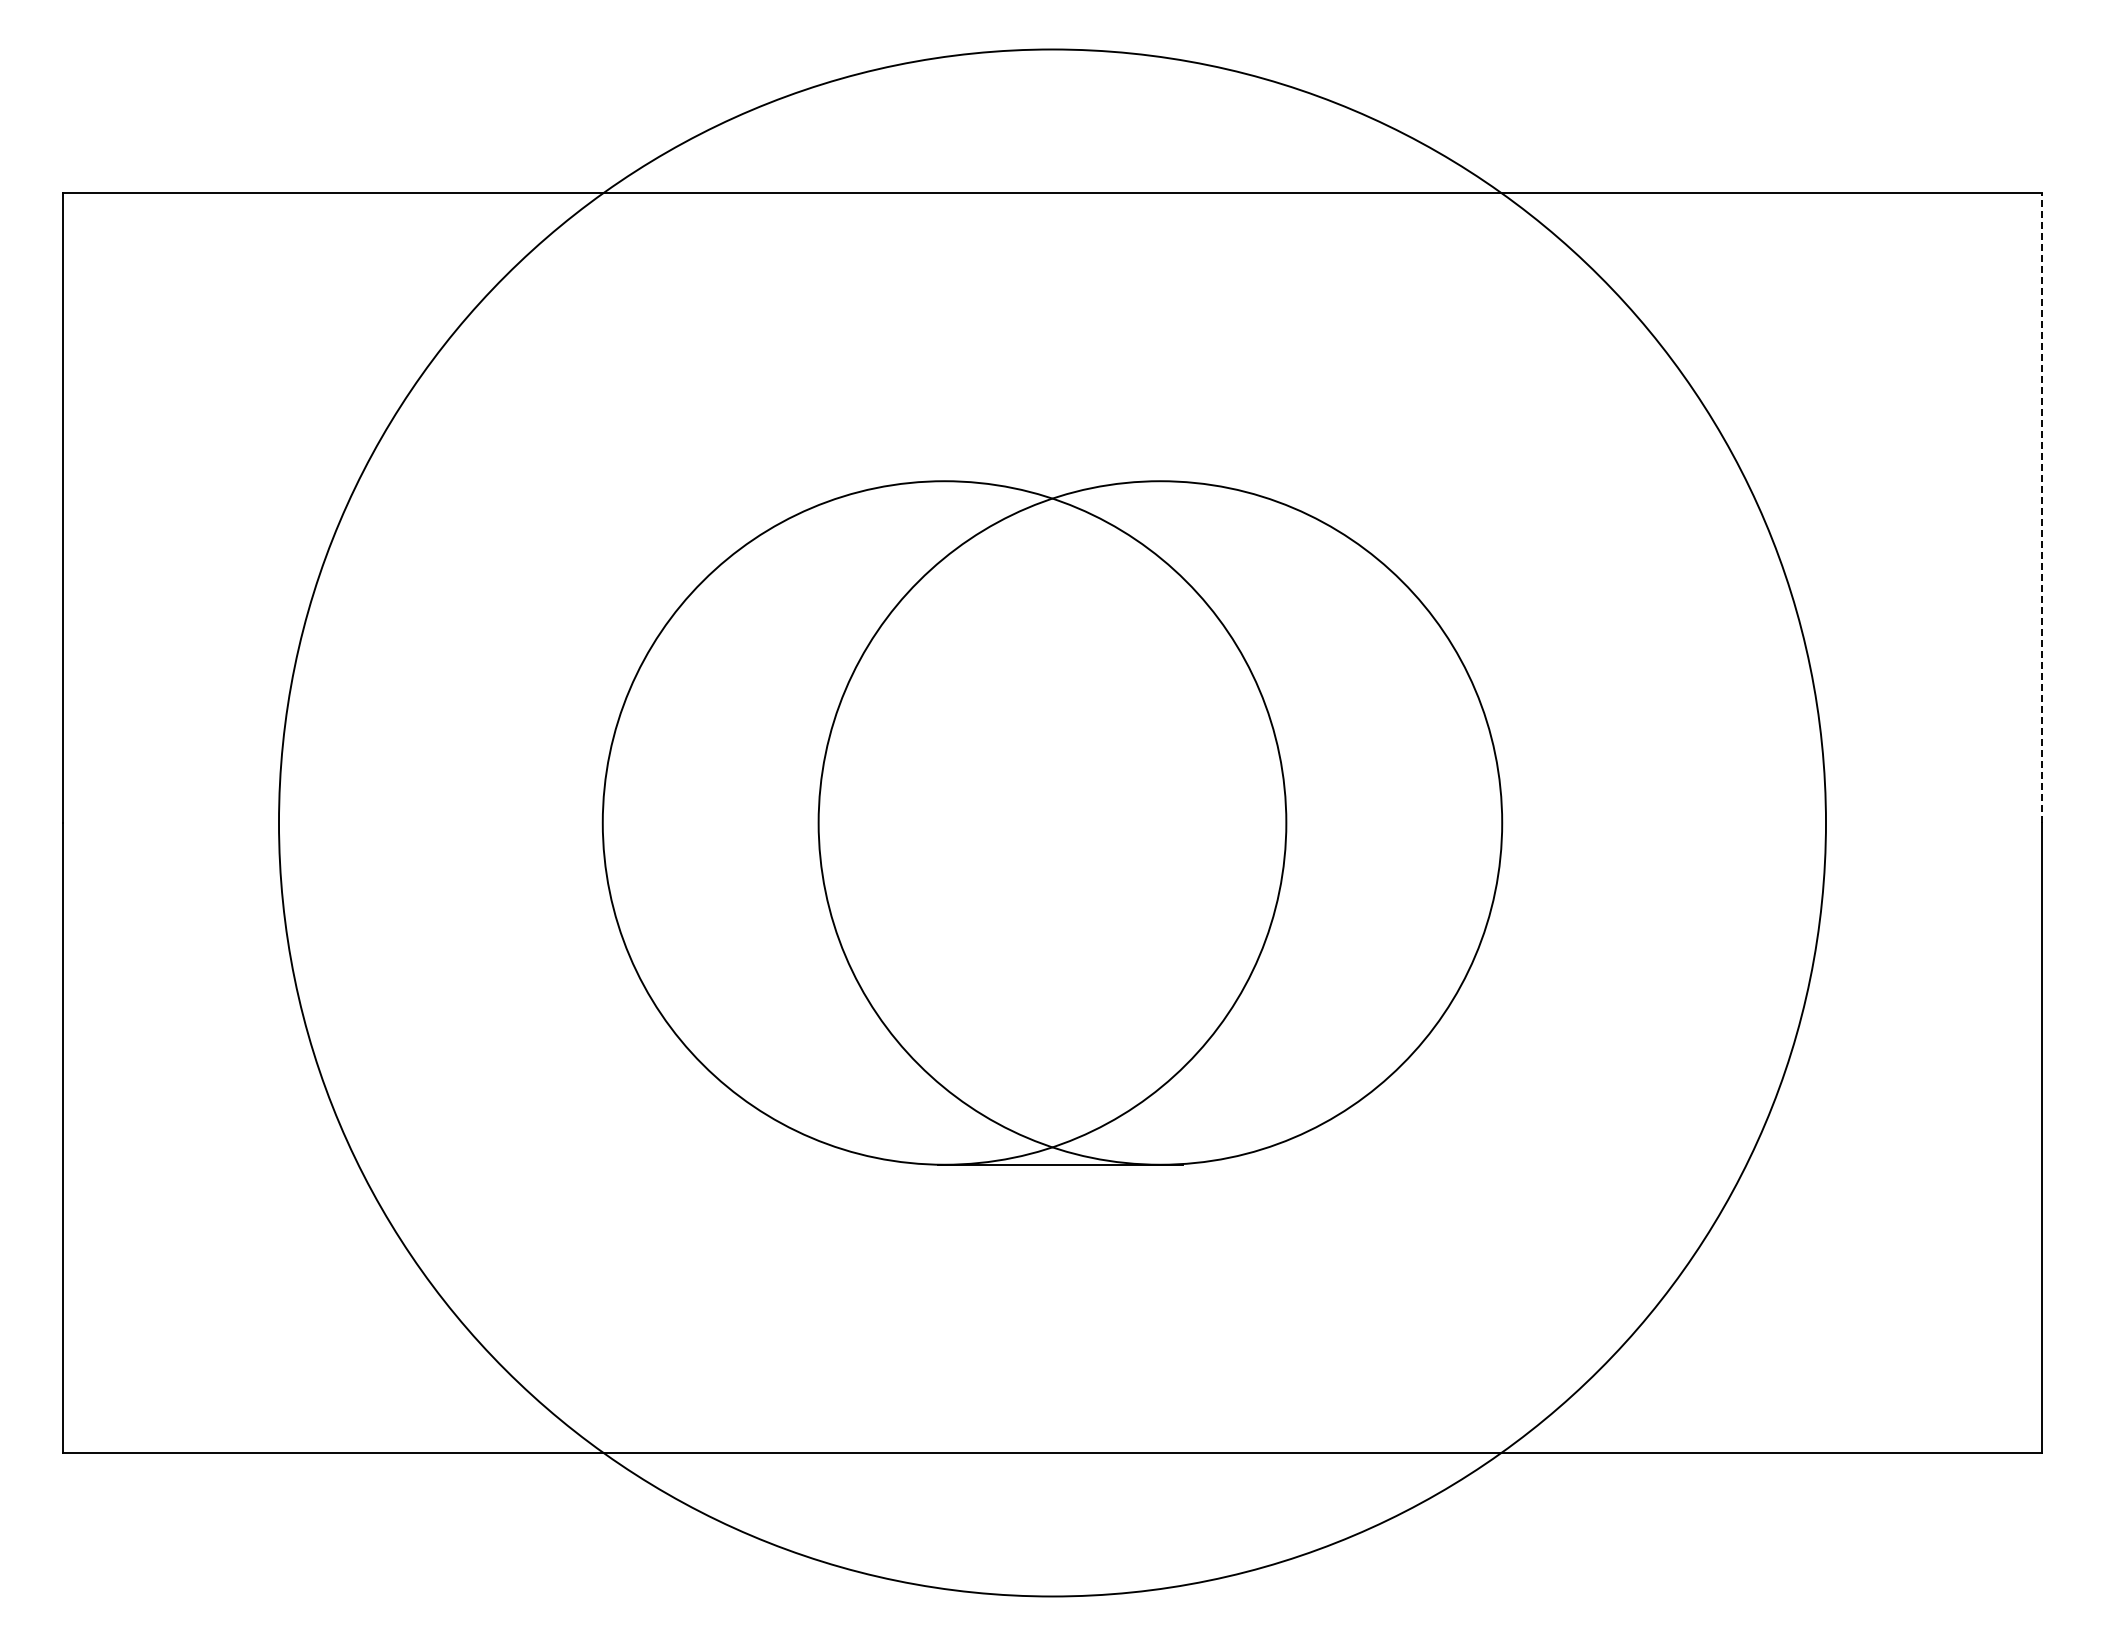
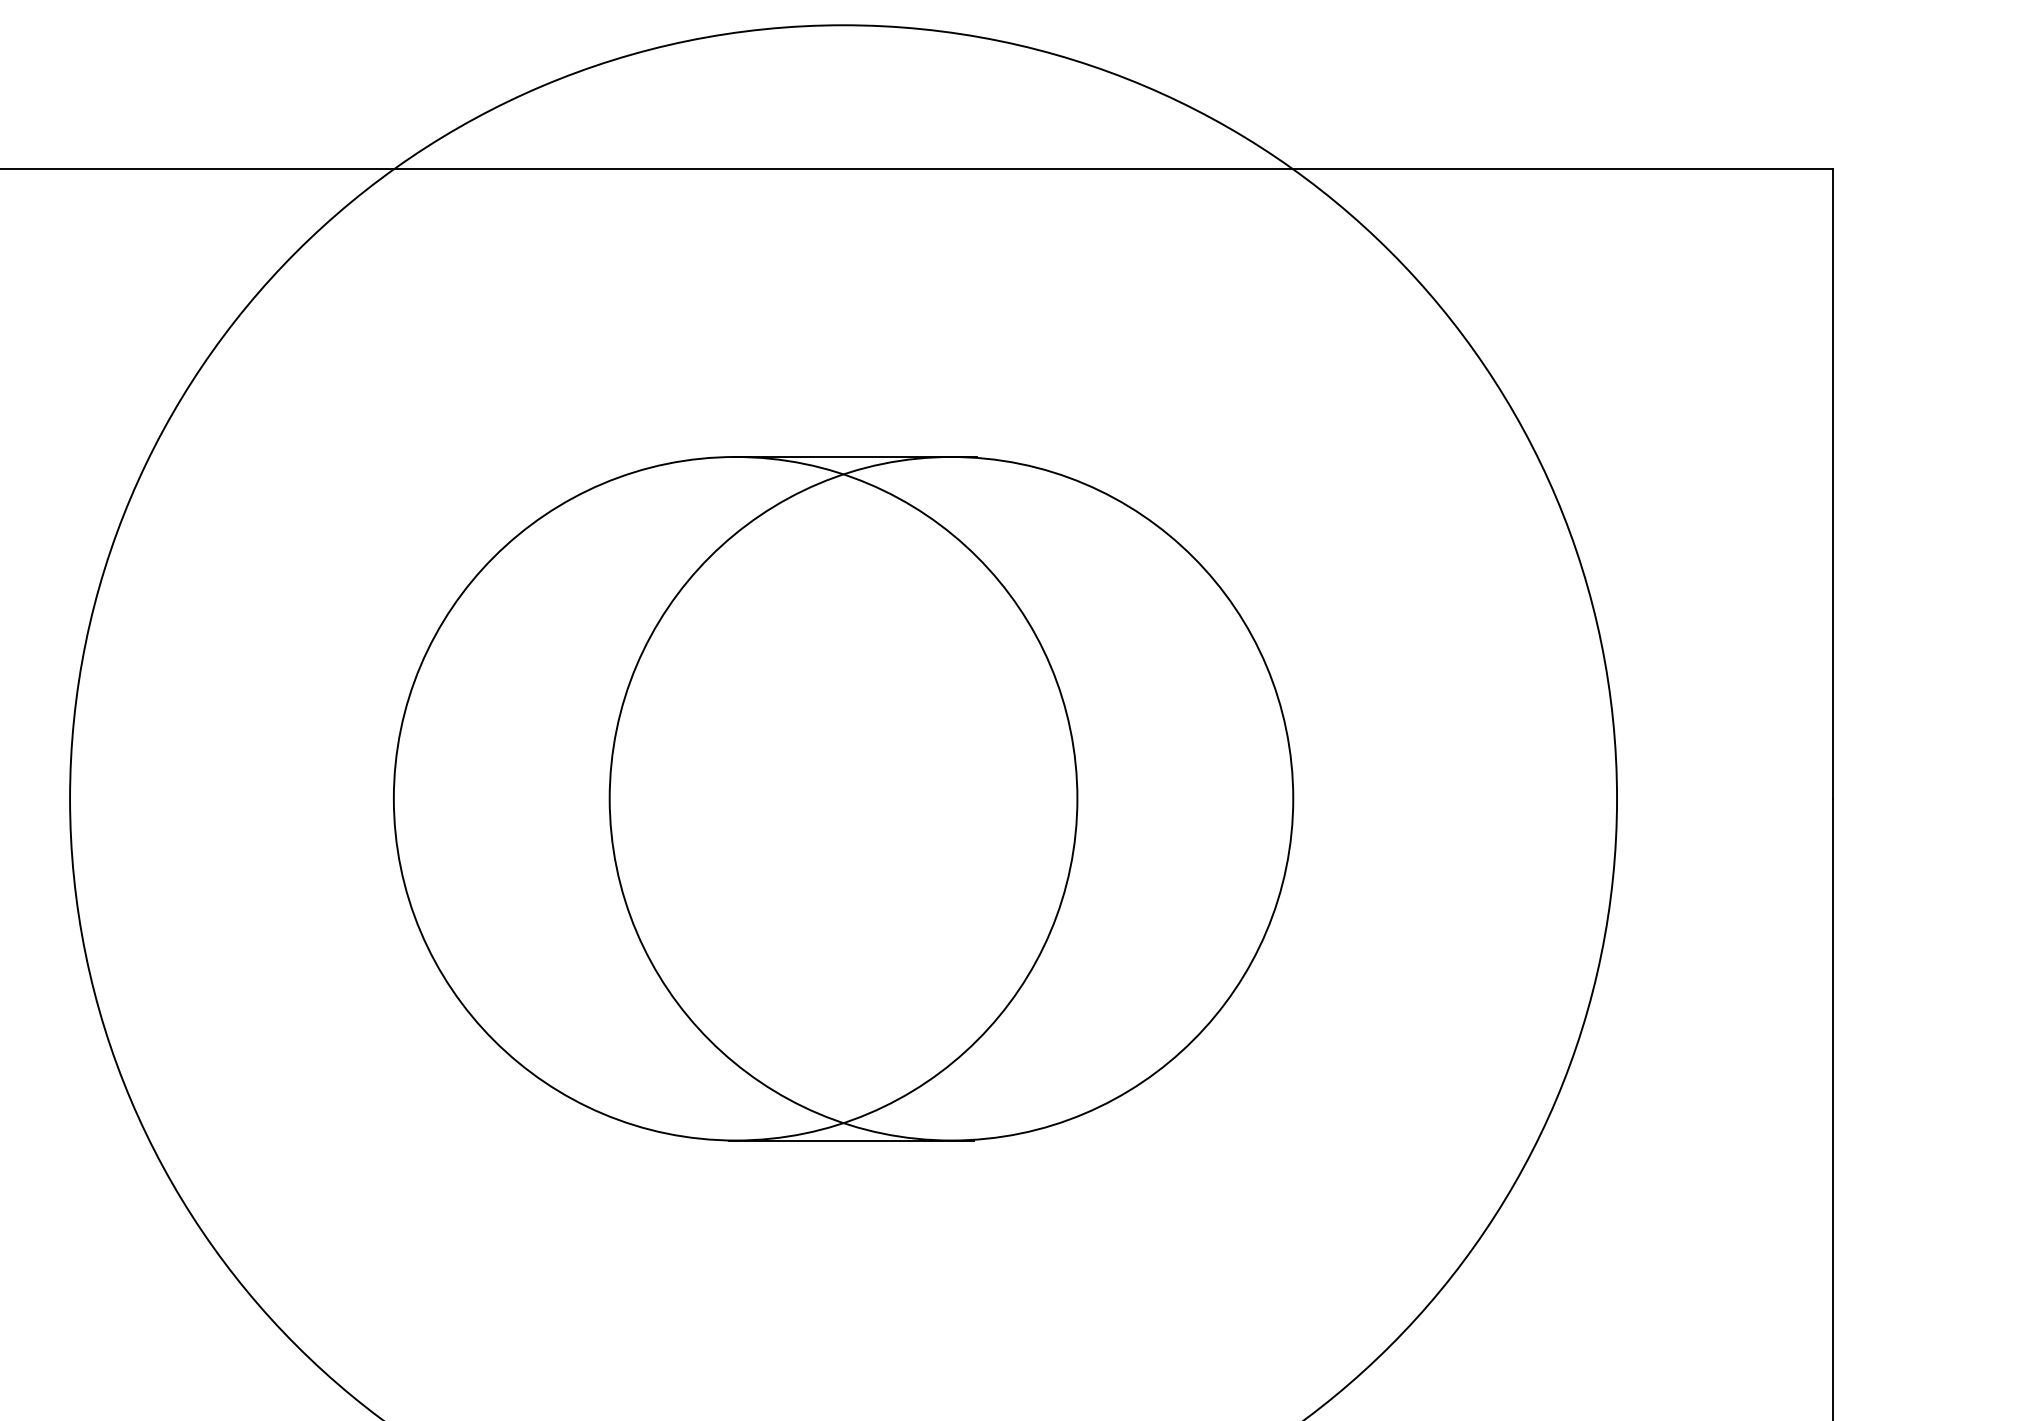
line: (1063, 481) -> (854, 457), added
line: (2041, 508) -> (1832, 484), dashed -> solid

